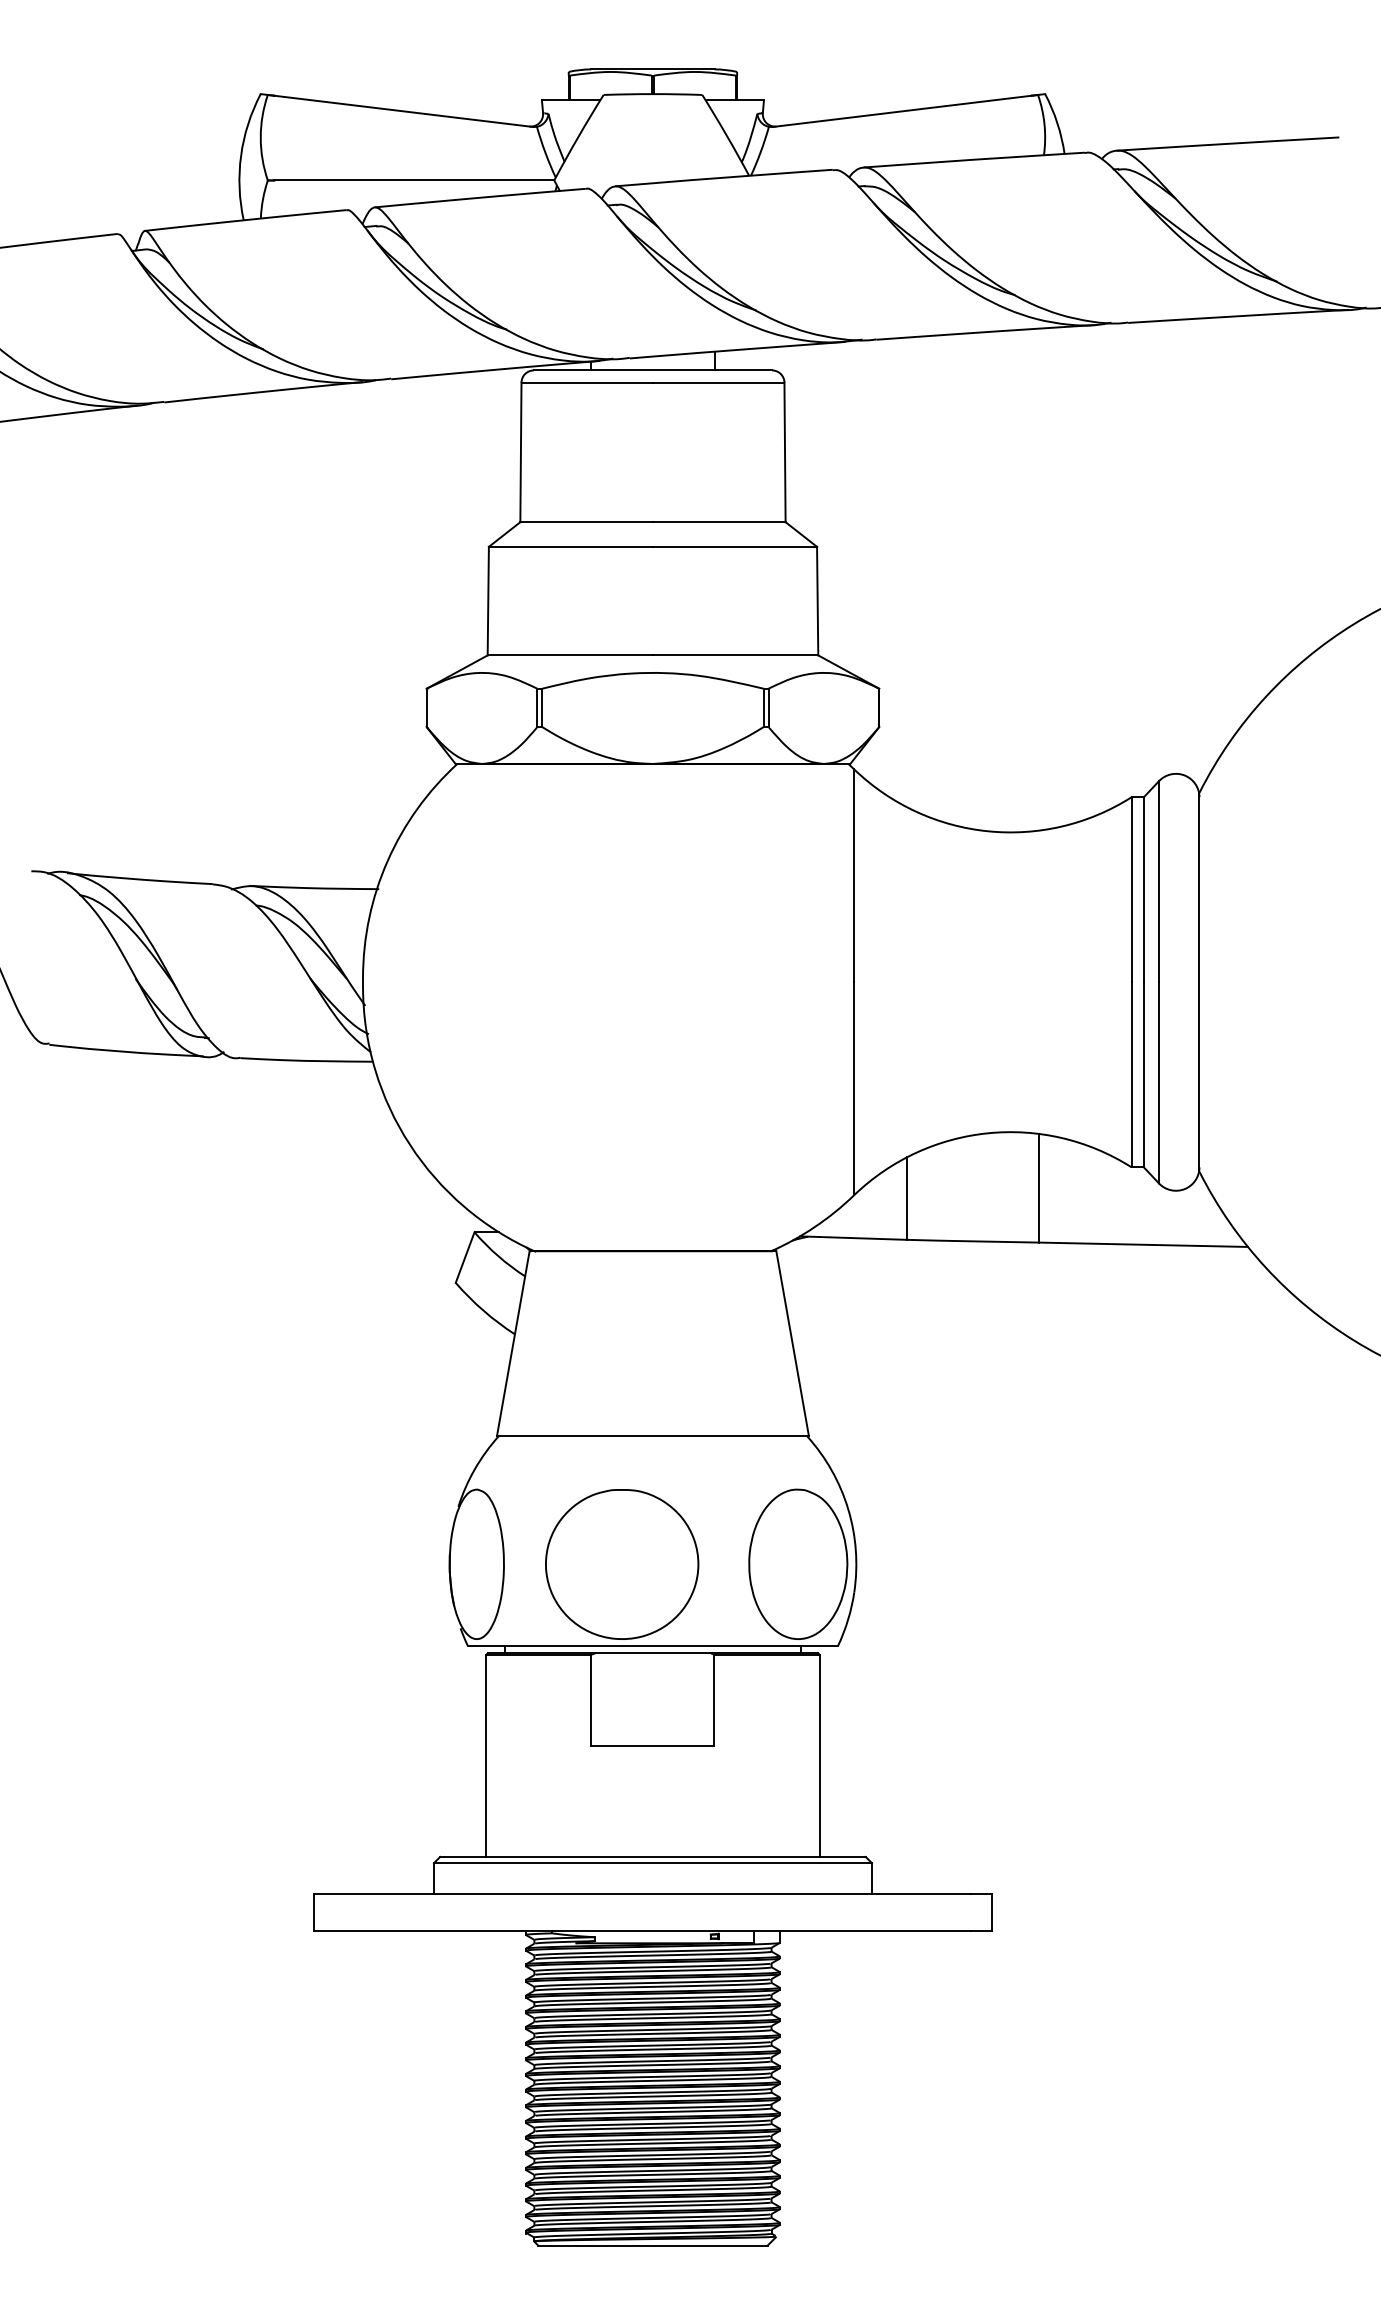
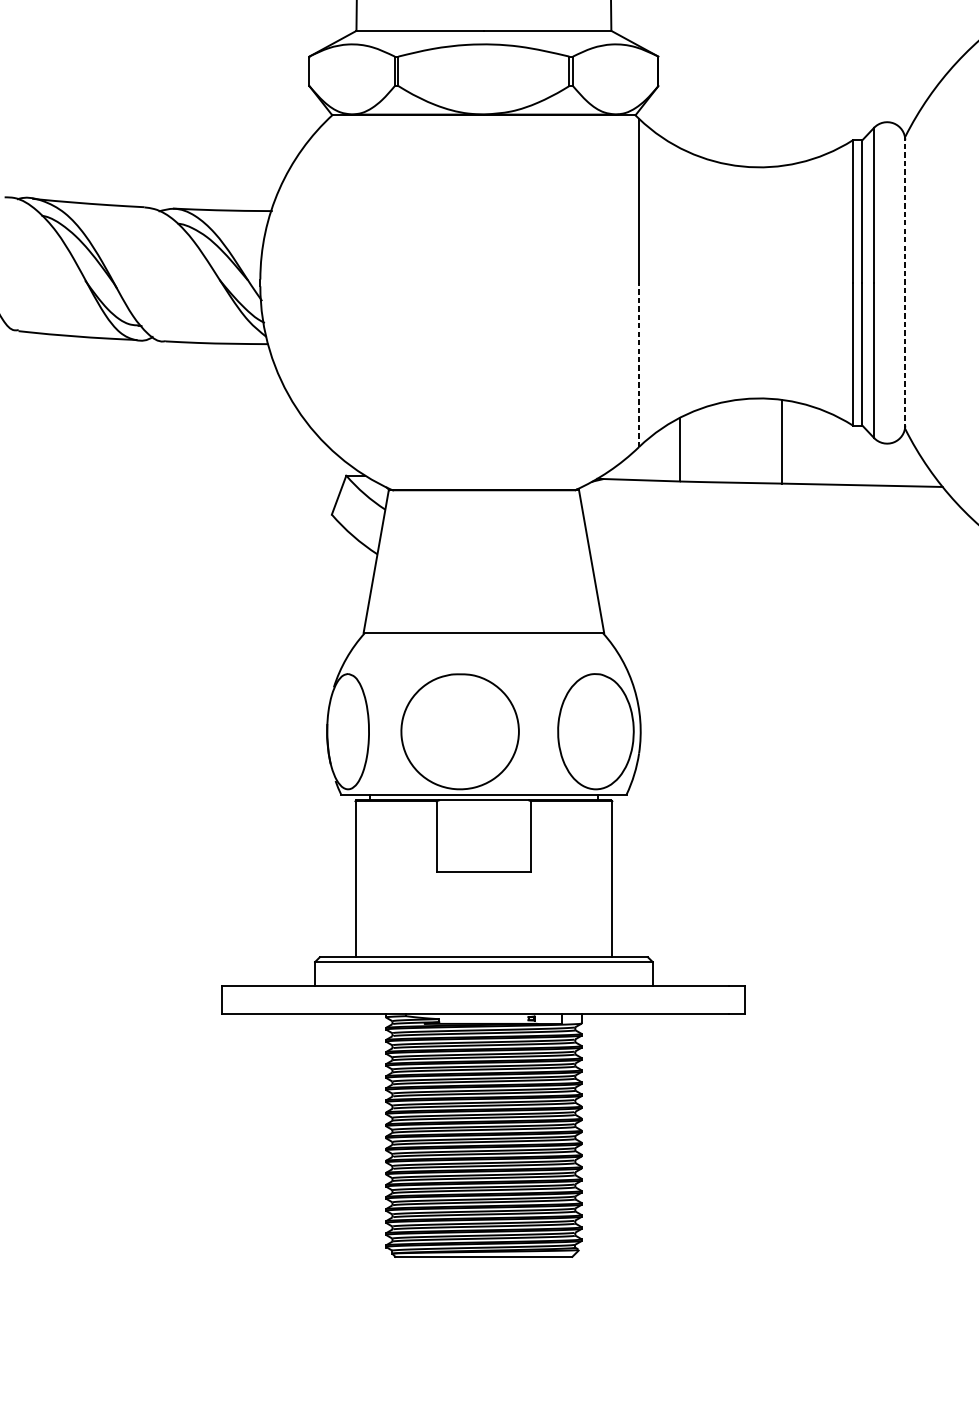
line: (1199, 982) -> (905, 283), solid -> dashed
line: (854, 1088) -> (639, 364), solid -> dashed

